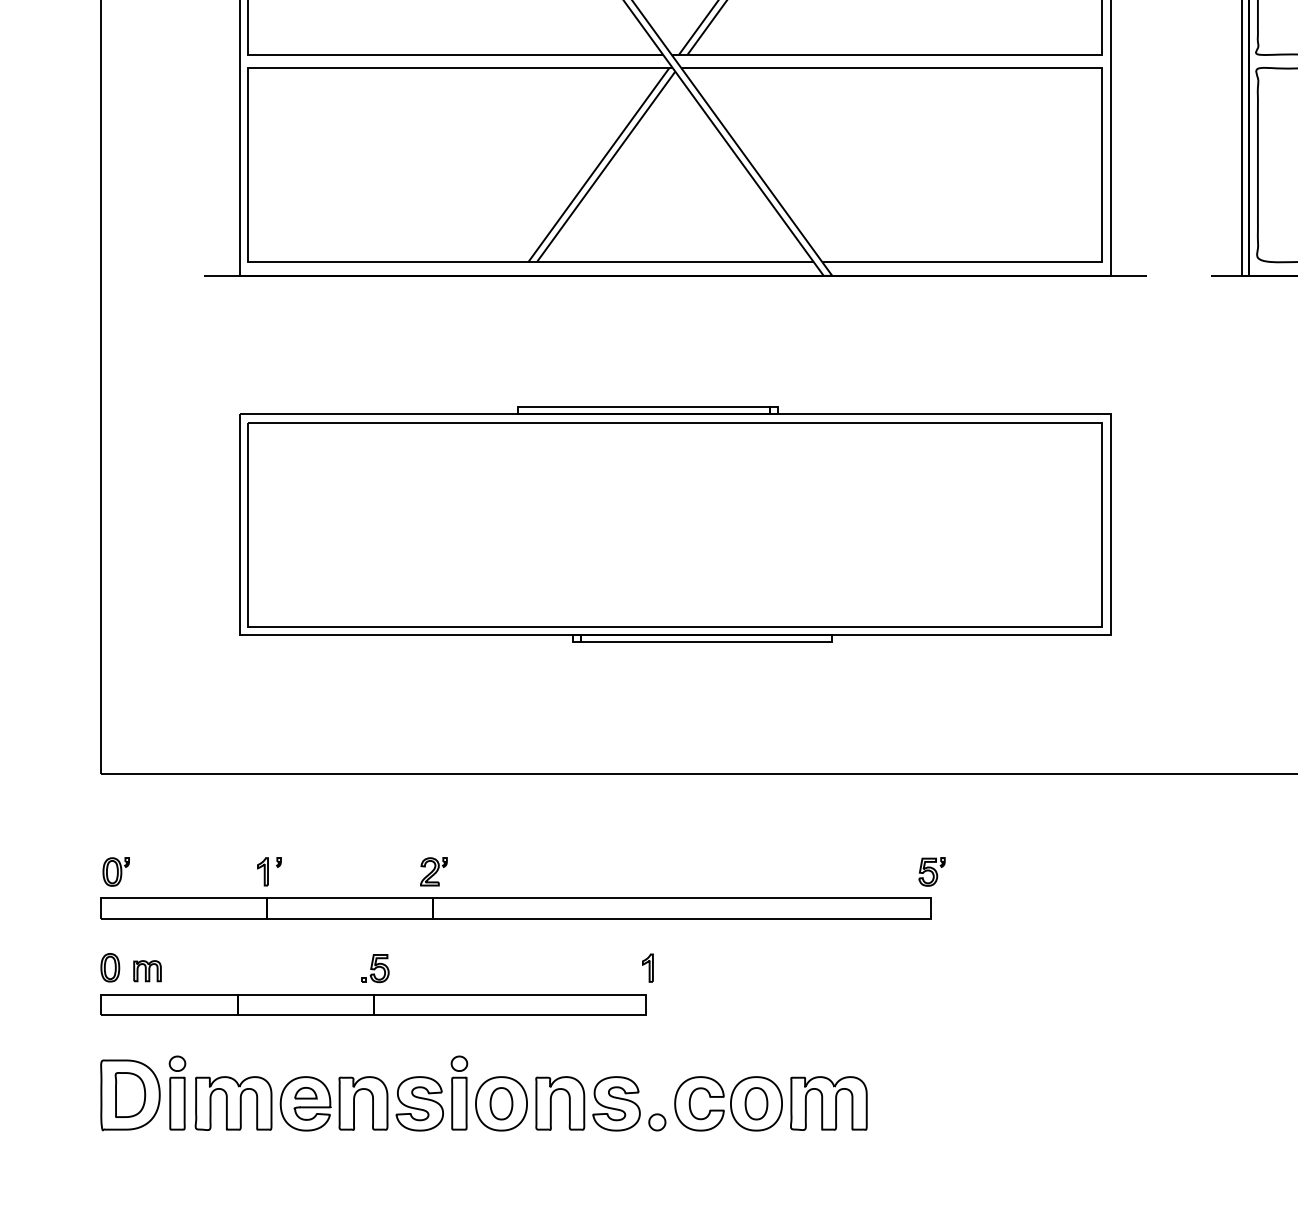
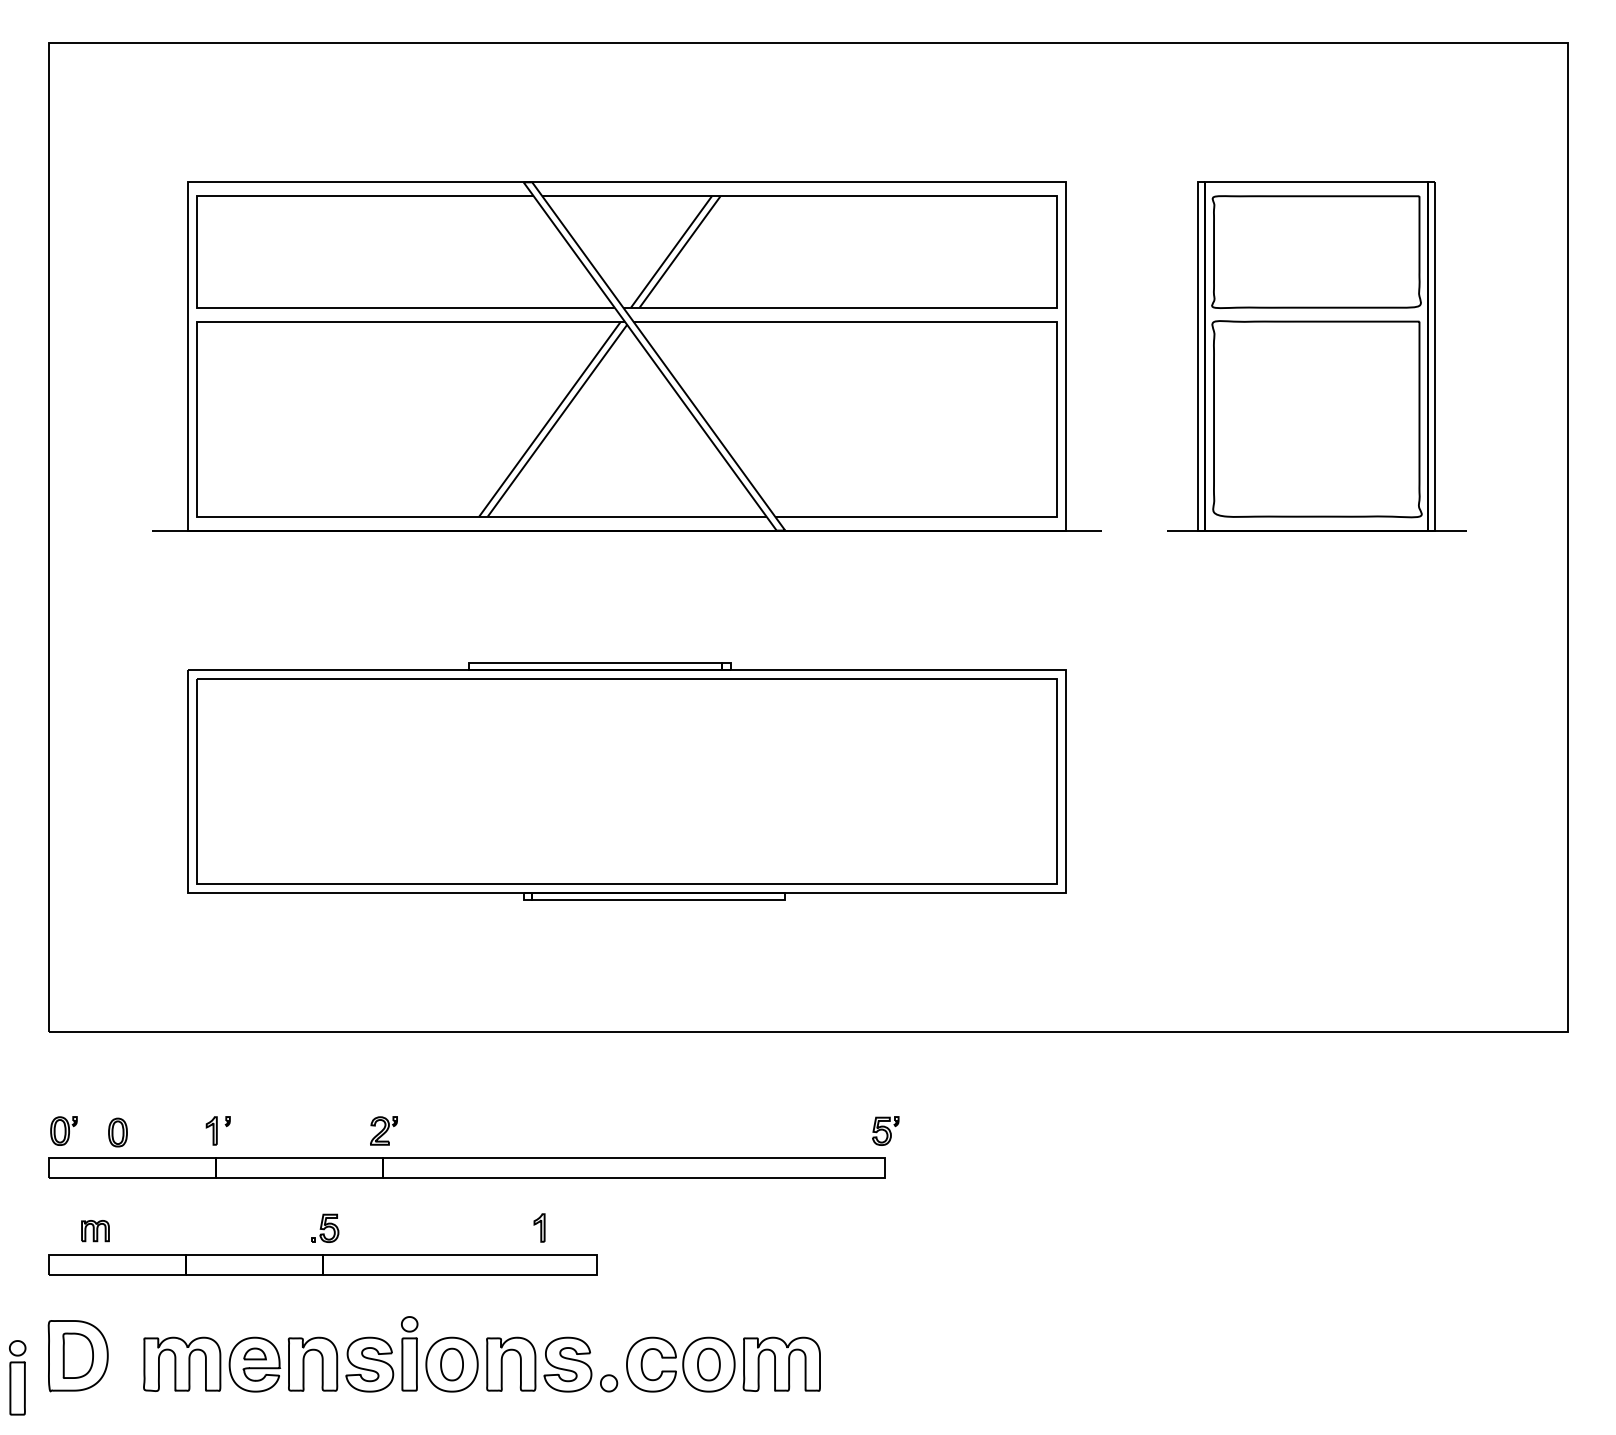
part: (109, 967) -> (117, 1132), moved
part: (647, 967) -> (539, 1227), moved
part: (177, 1092) -> (17, 1377), moved

